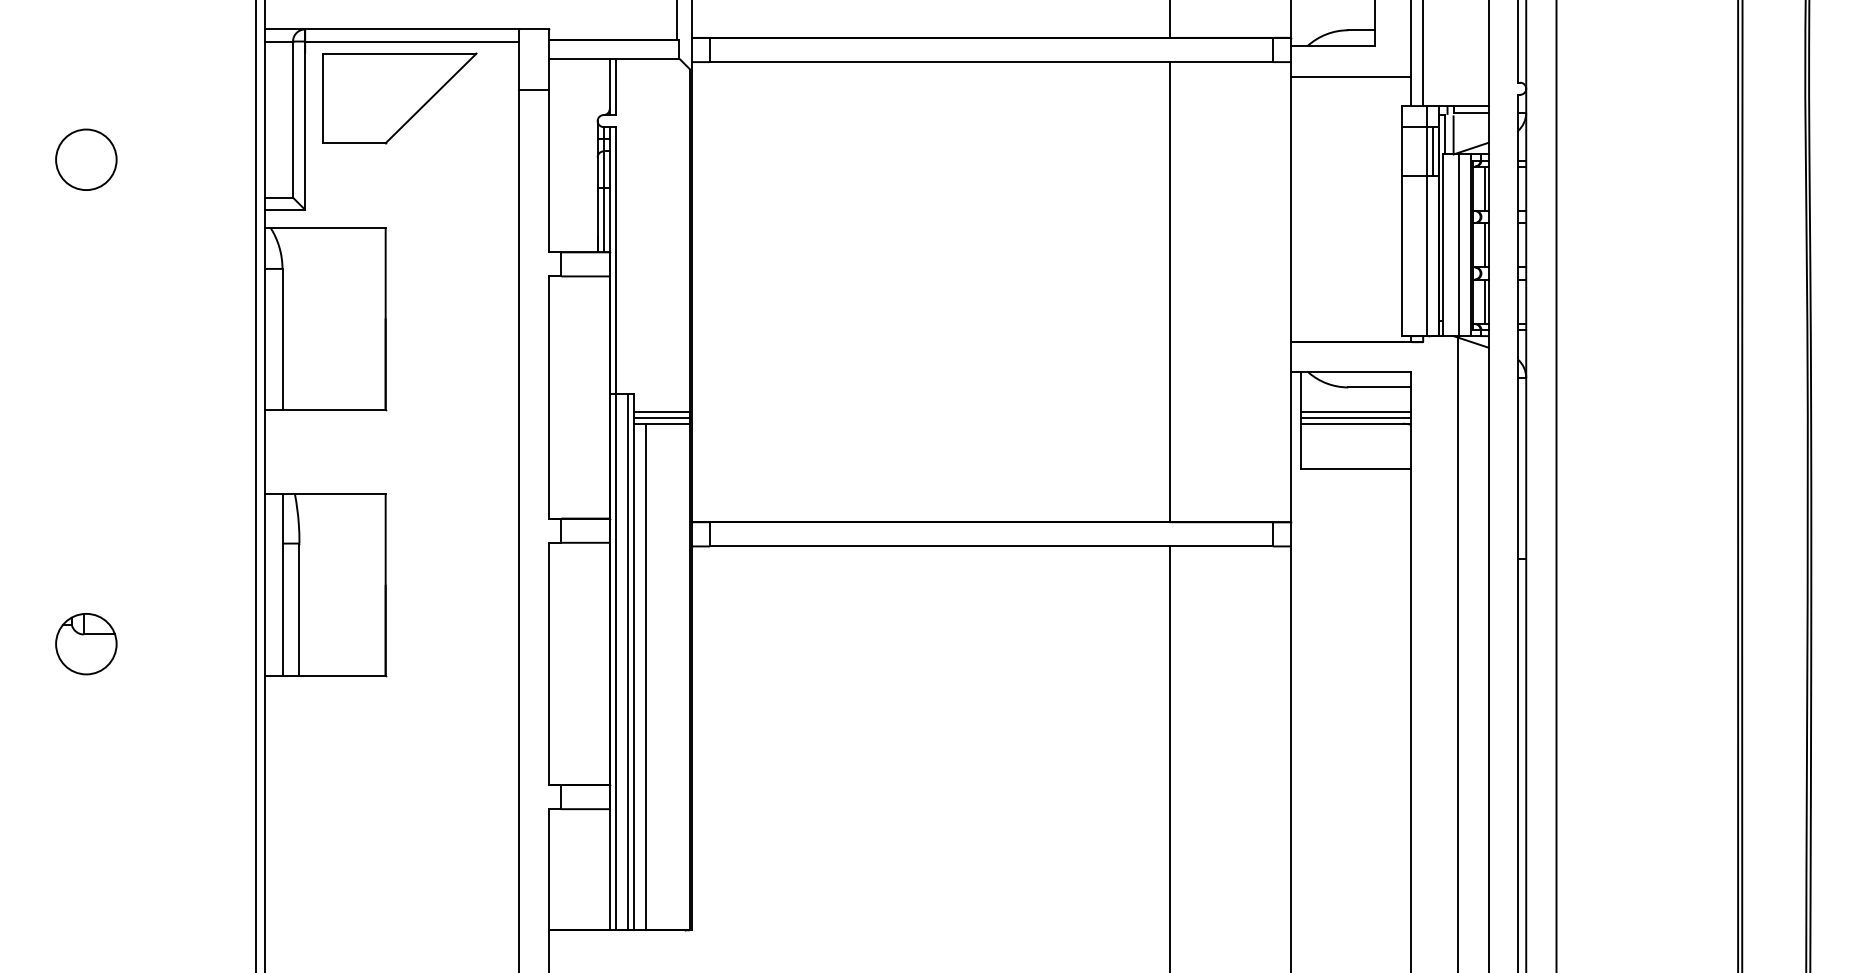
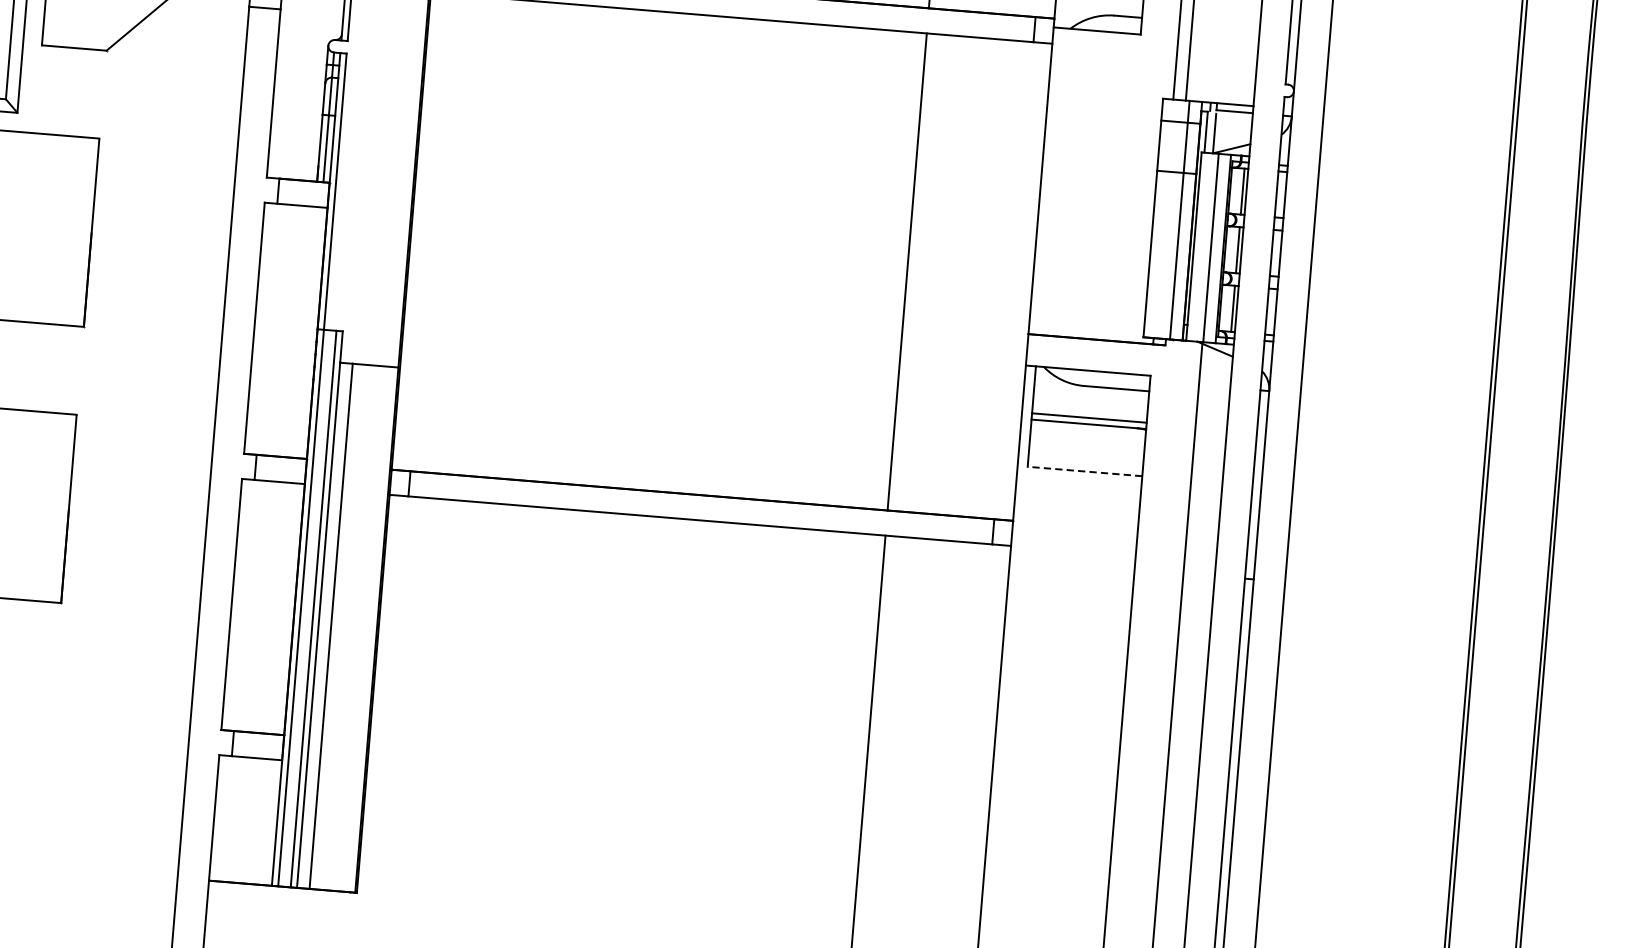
line: (1351, 76) -> (1113, 63), removed
line: (1433, 151) -> (1192, 148), removed
line: (662, 411) -> (370, 352), removed
line: (1355, 411) -> (1089, 411), removed
line: (662, 417) -> (370, 358), removed
line: (1355, 469) -> (1084, 471), solid -> dashed

